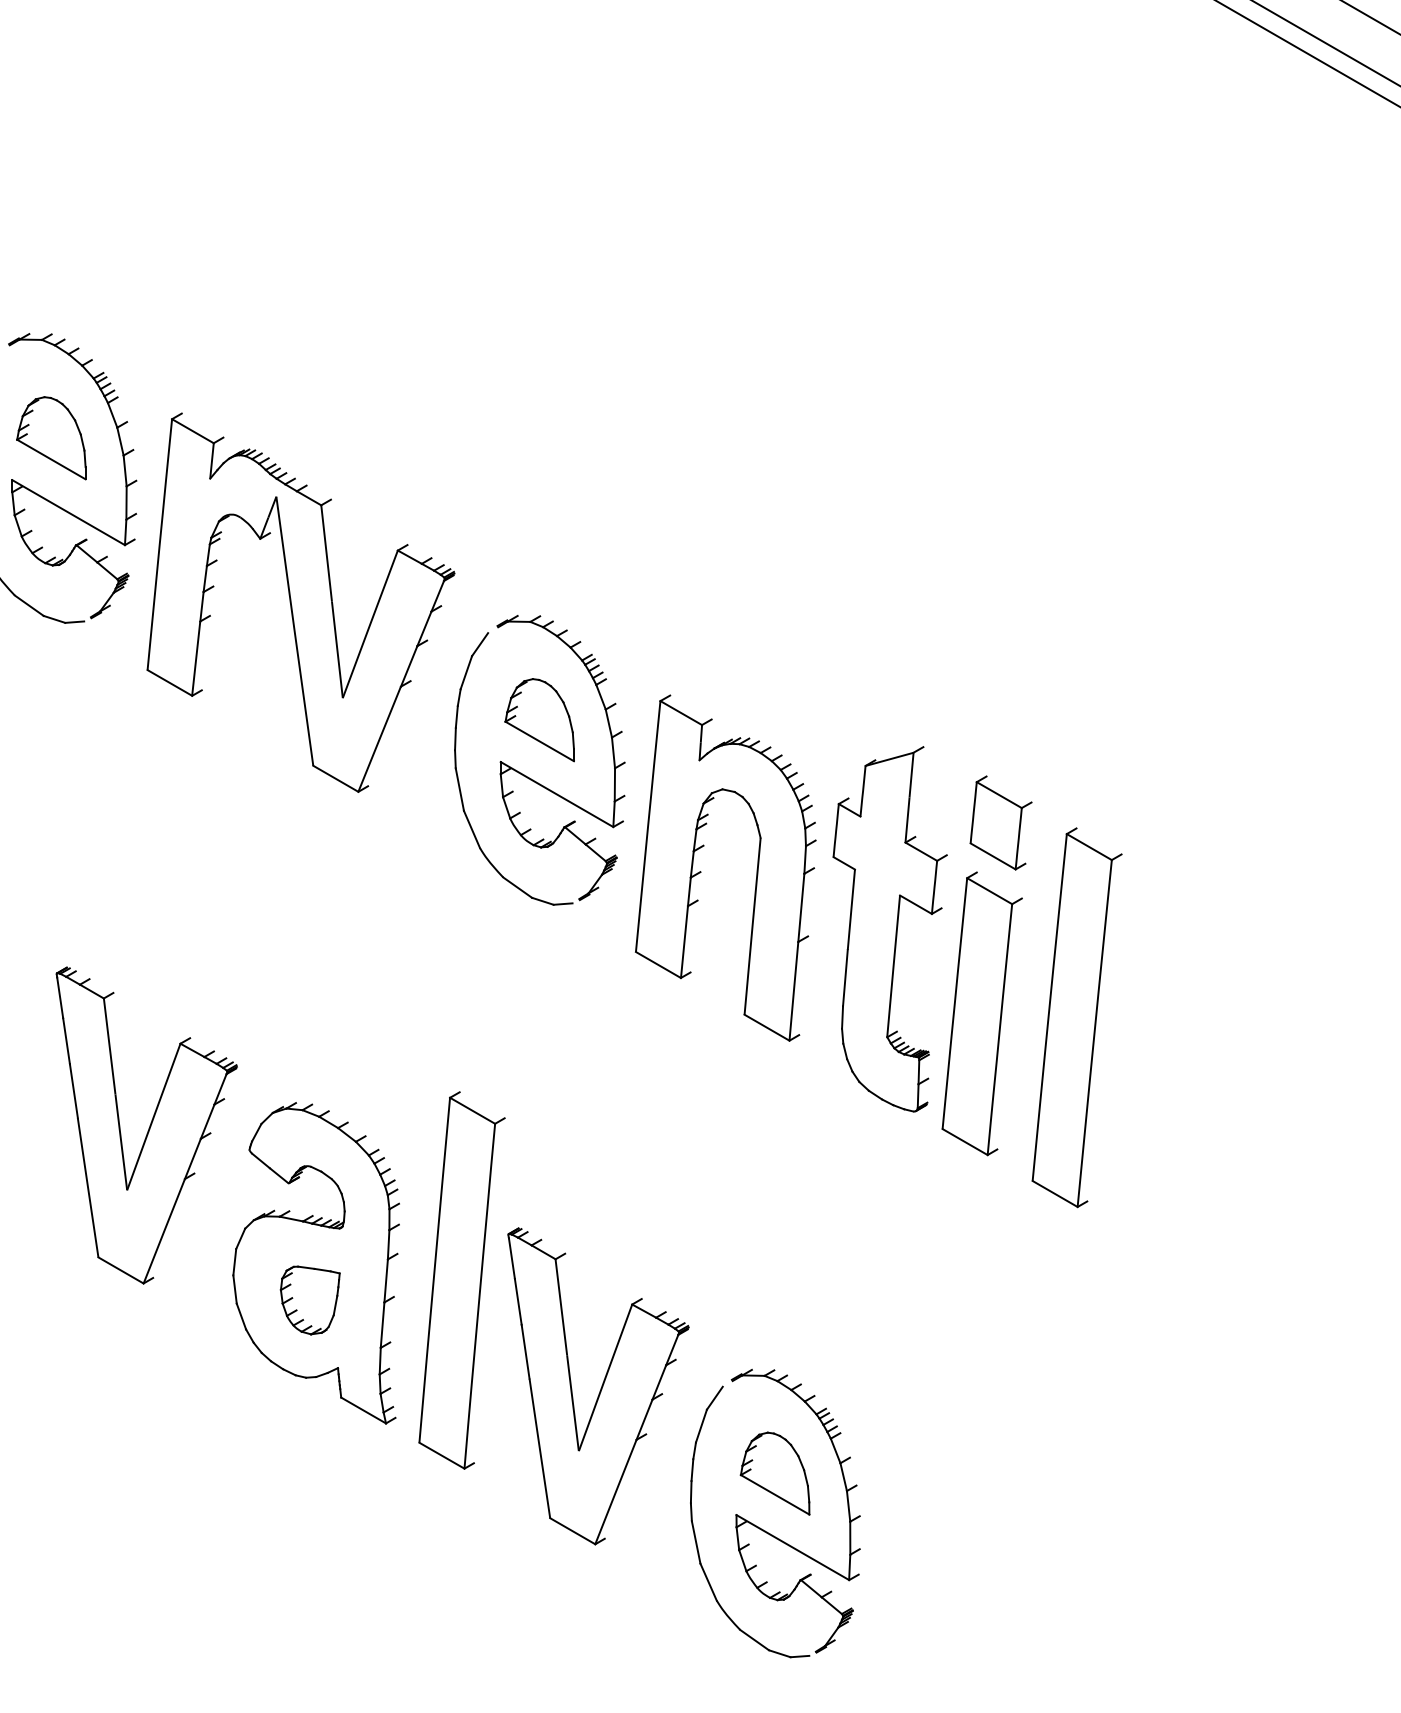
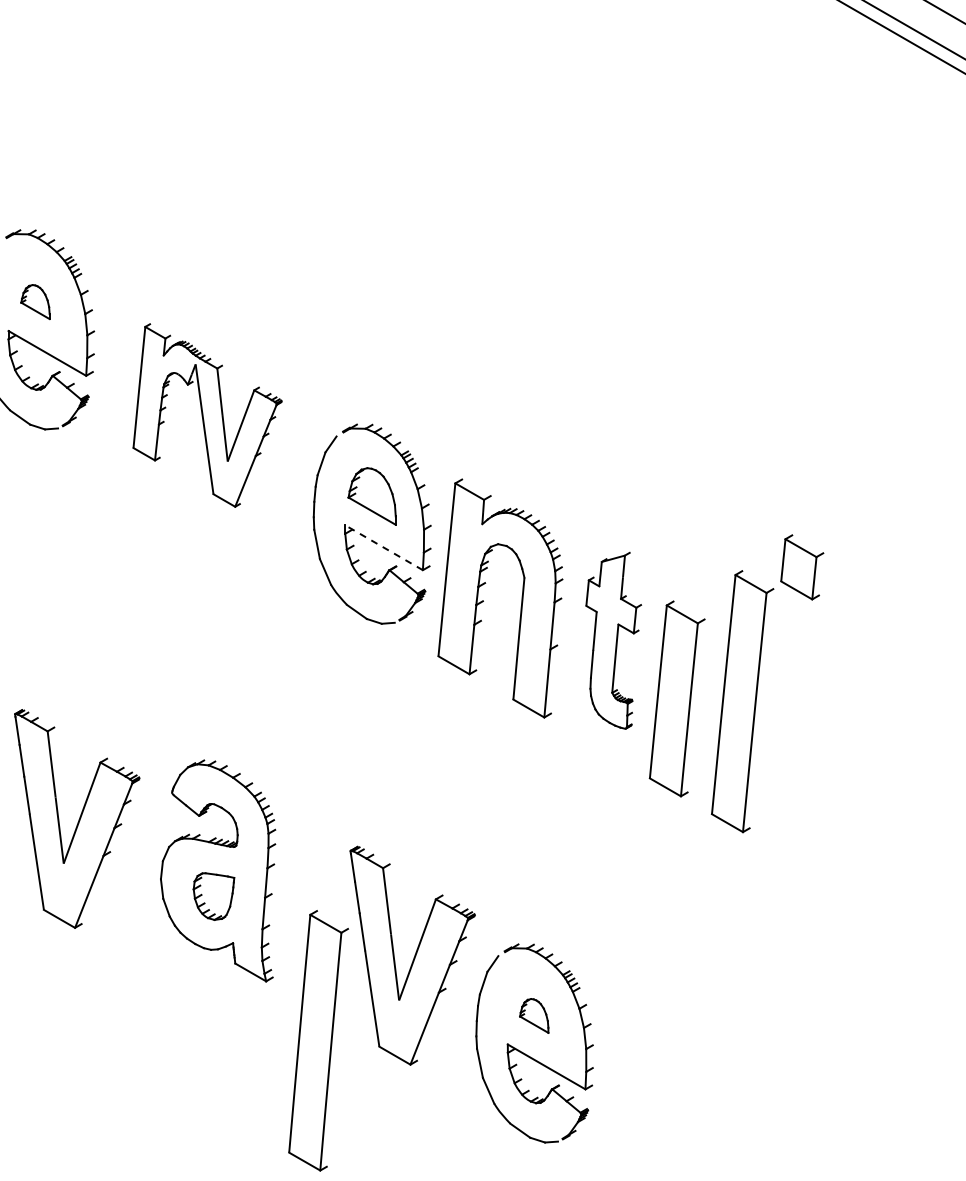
part: (51, 437) -> (35, 301), size x0.6
part: (300, 602) -> (207, 415), size x0.7
line: (557, 794) -> (384, 547), solid -> dashed
part: (1001, 823) -> (802, 567), moved
part: (889, 929) -> (613, 640), size x0.7
part: (147, 1124) -> (77, 818), moved
part: (461, 1280) -> (318, 1040), moved
part: (773, 1472) -> (533, 1015), size x0.6

